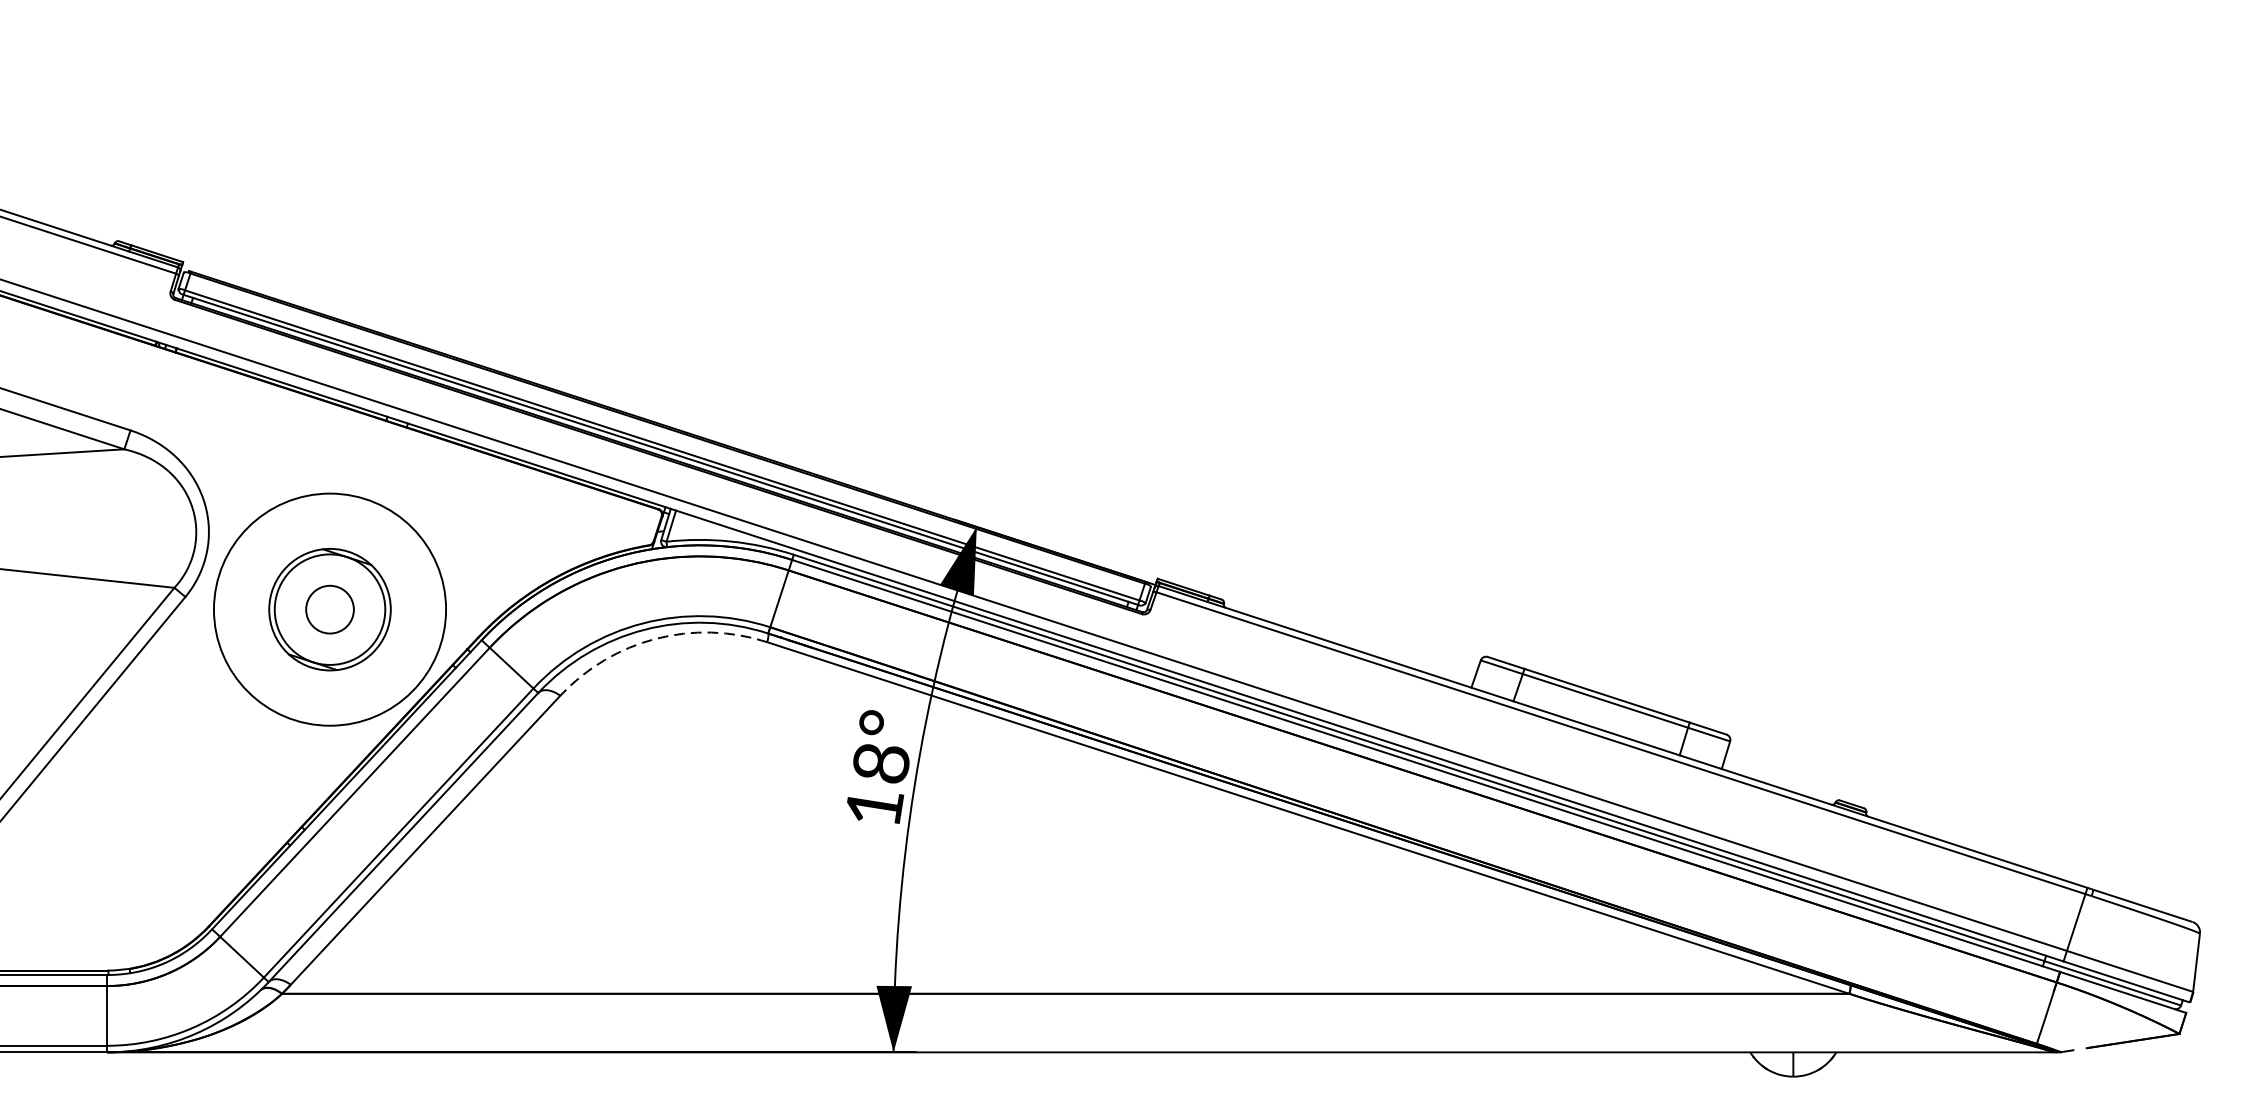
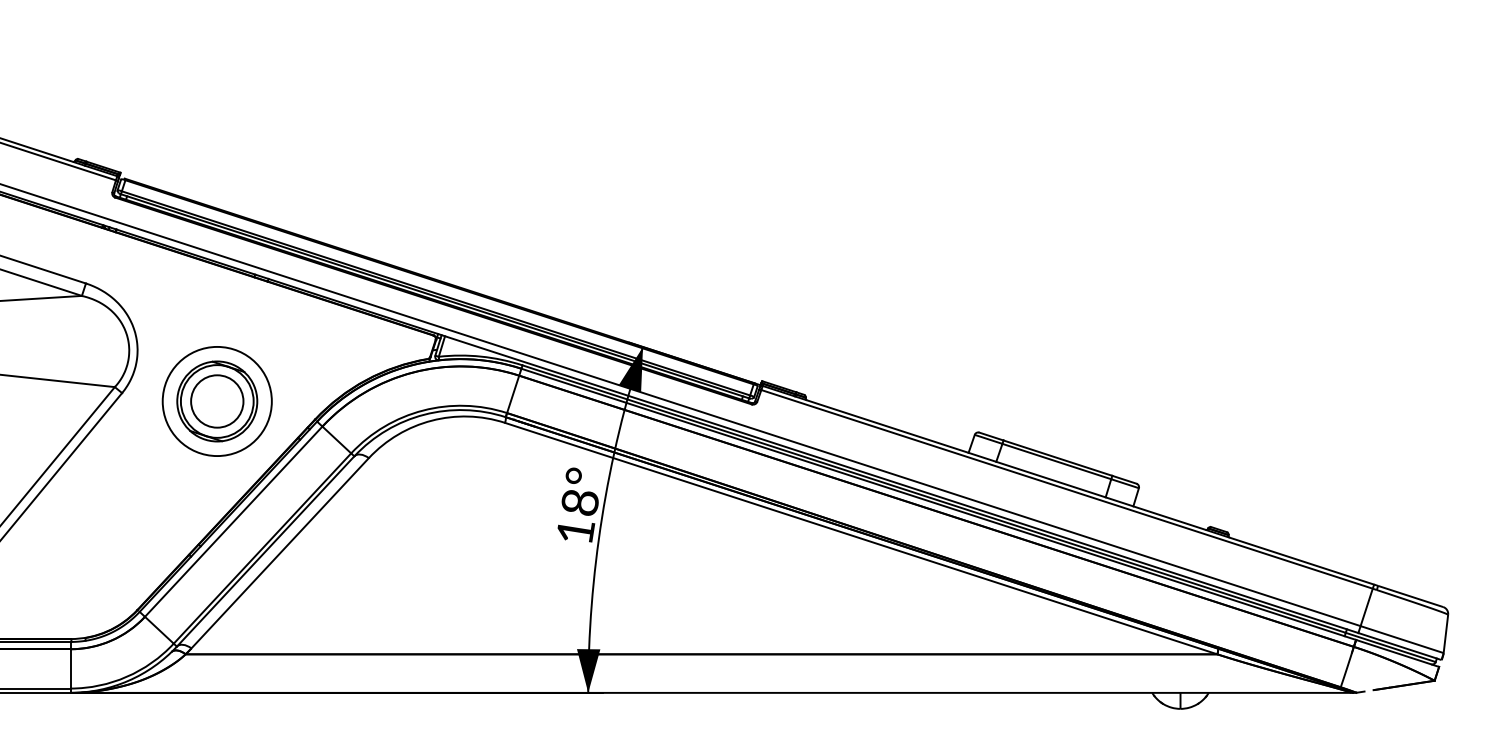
circle: (328, 609) -> (216, 401), size x0.71
circle: (330, 609) -> (217, 401), size x1.67
arc: (655, 638) -> (431, 420), dashed -> solid

